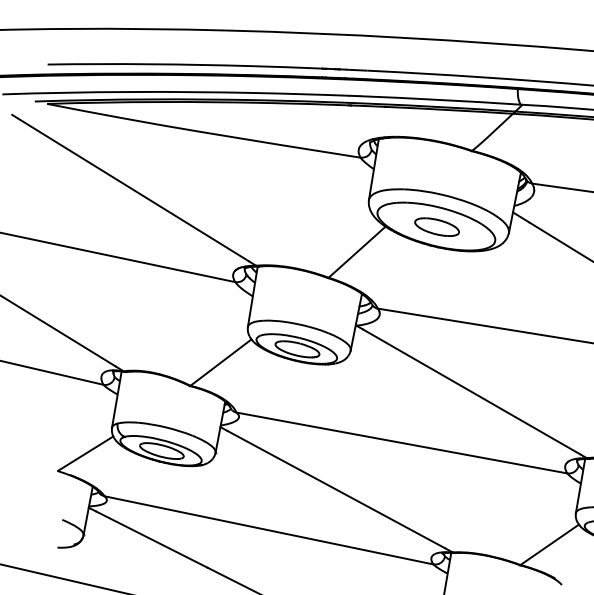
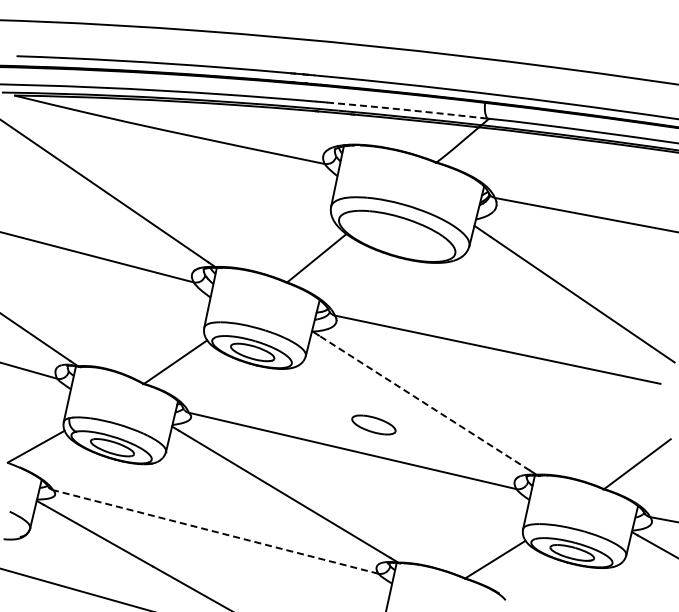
arc: (440, 100) -> (407, 110), solid -> dashed
part: (436, 226) -> (373, 424), moved
line: (471, 391) -> (424, 402), solid -> dashed
line: (268, 529) -> (215, 531), solid -> dashed

